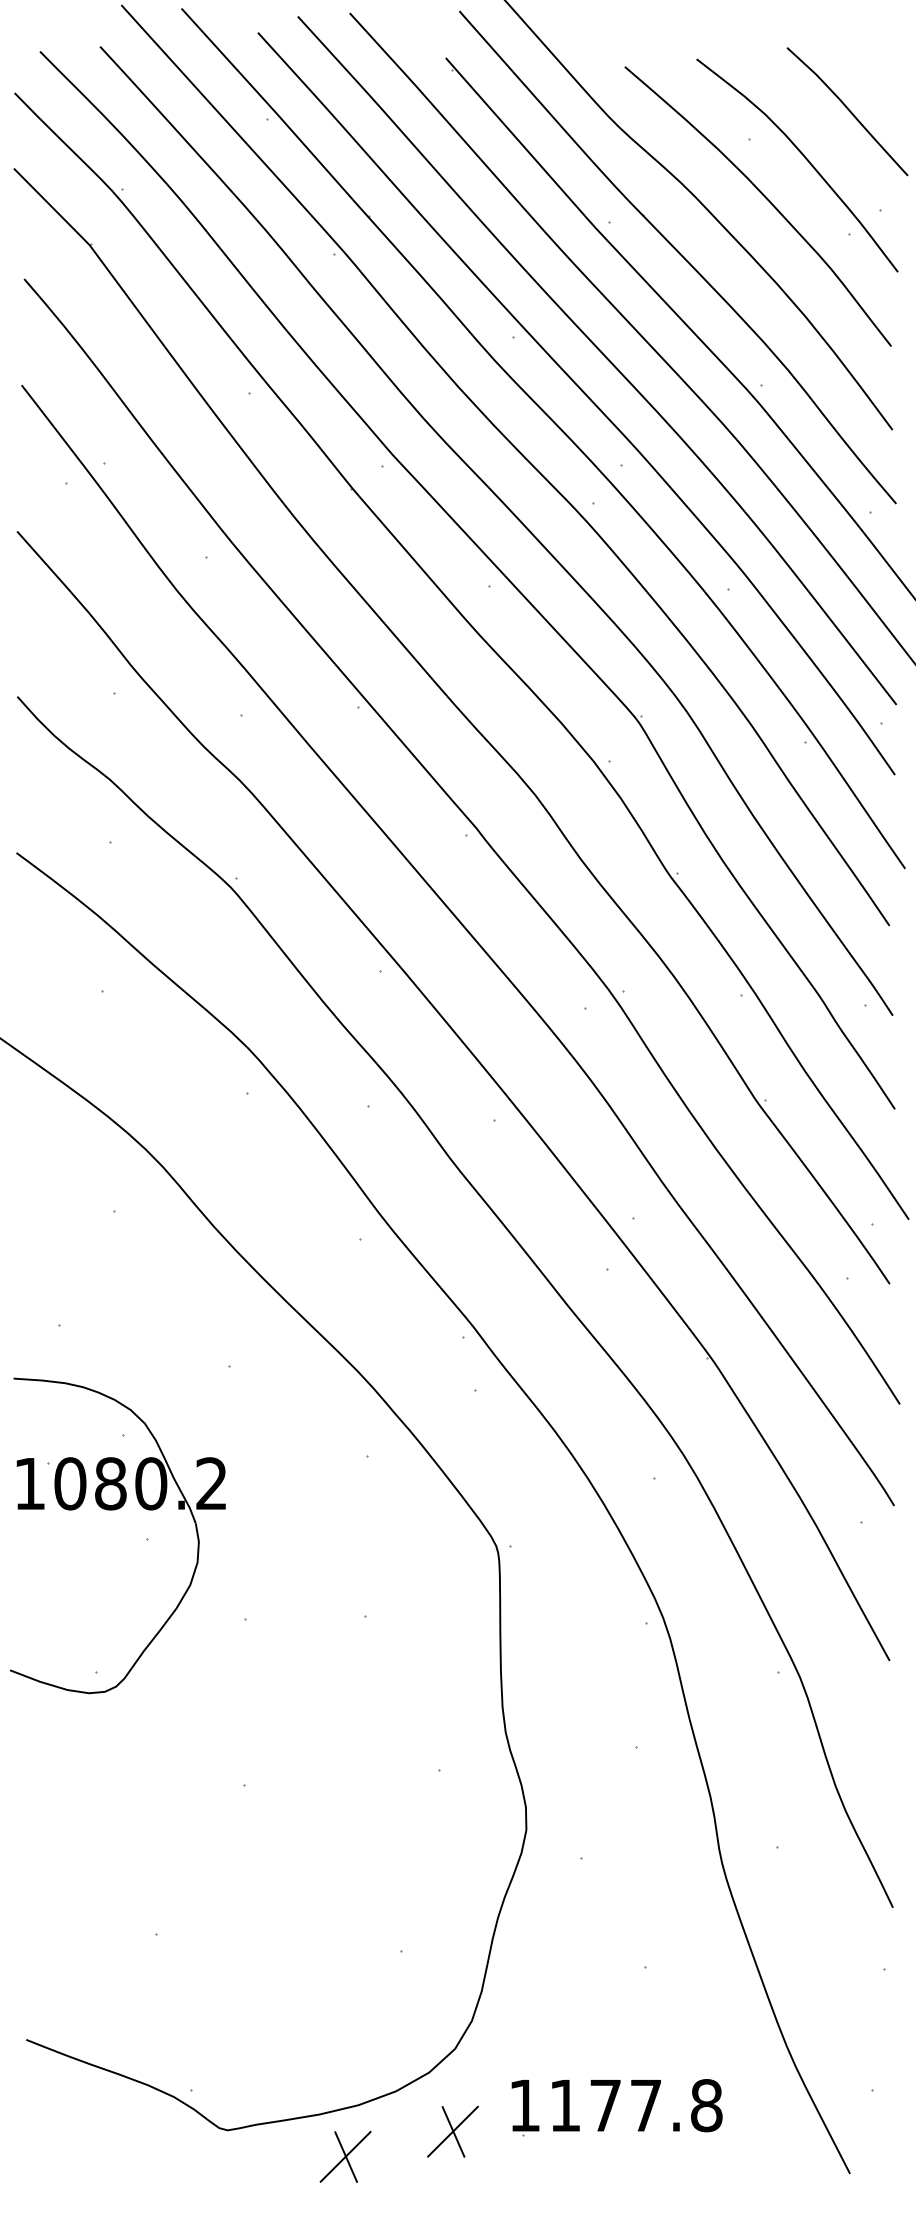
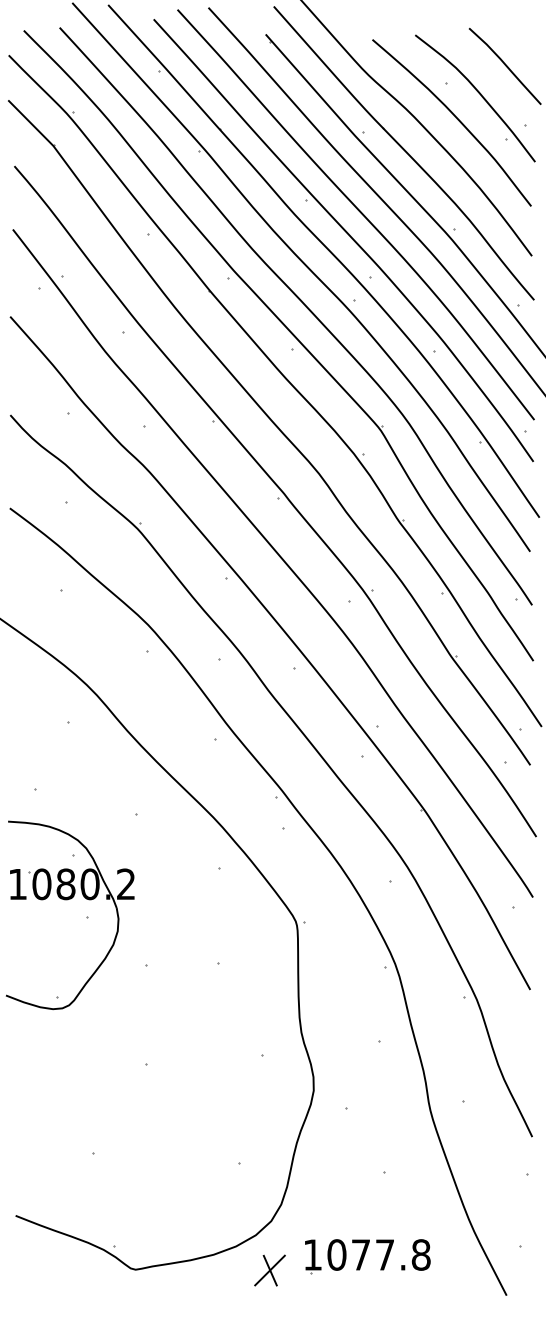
text: (564, 2104) -> (336, 1254), 1177.8 -> 1077.8
part: (344, 2156) -> (205, 1285), removed

